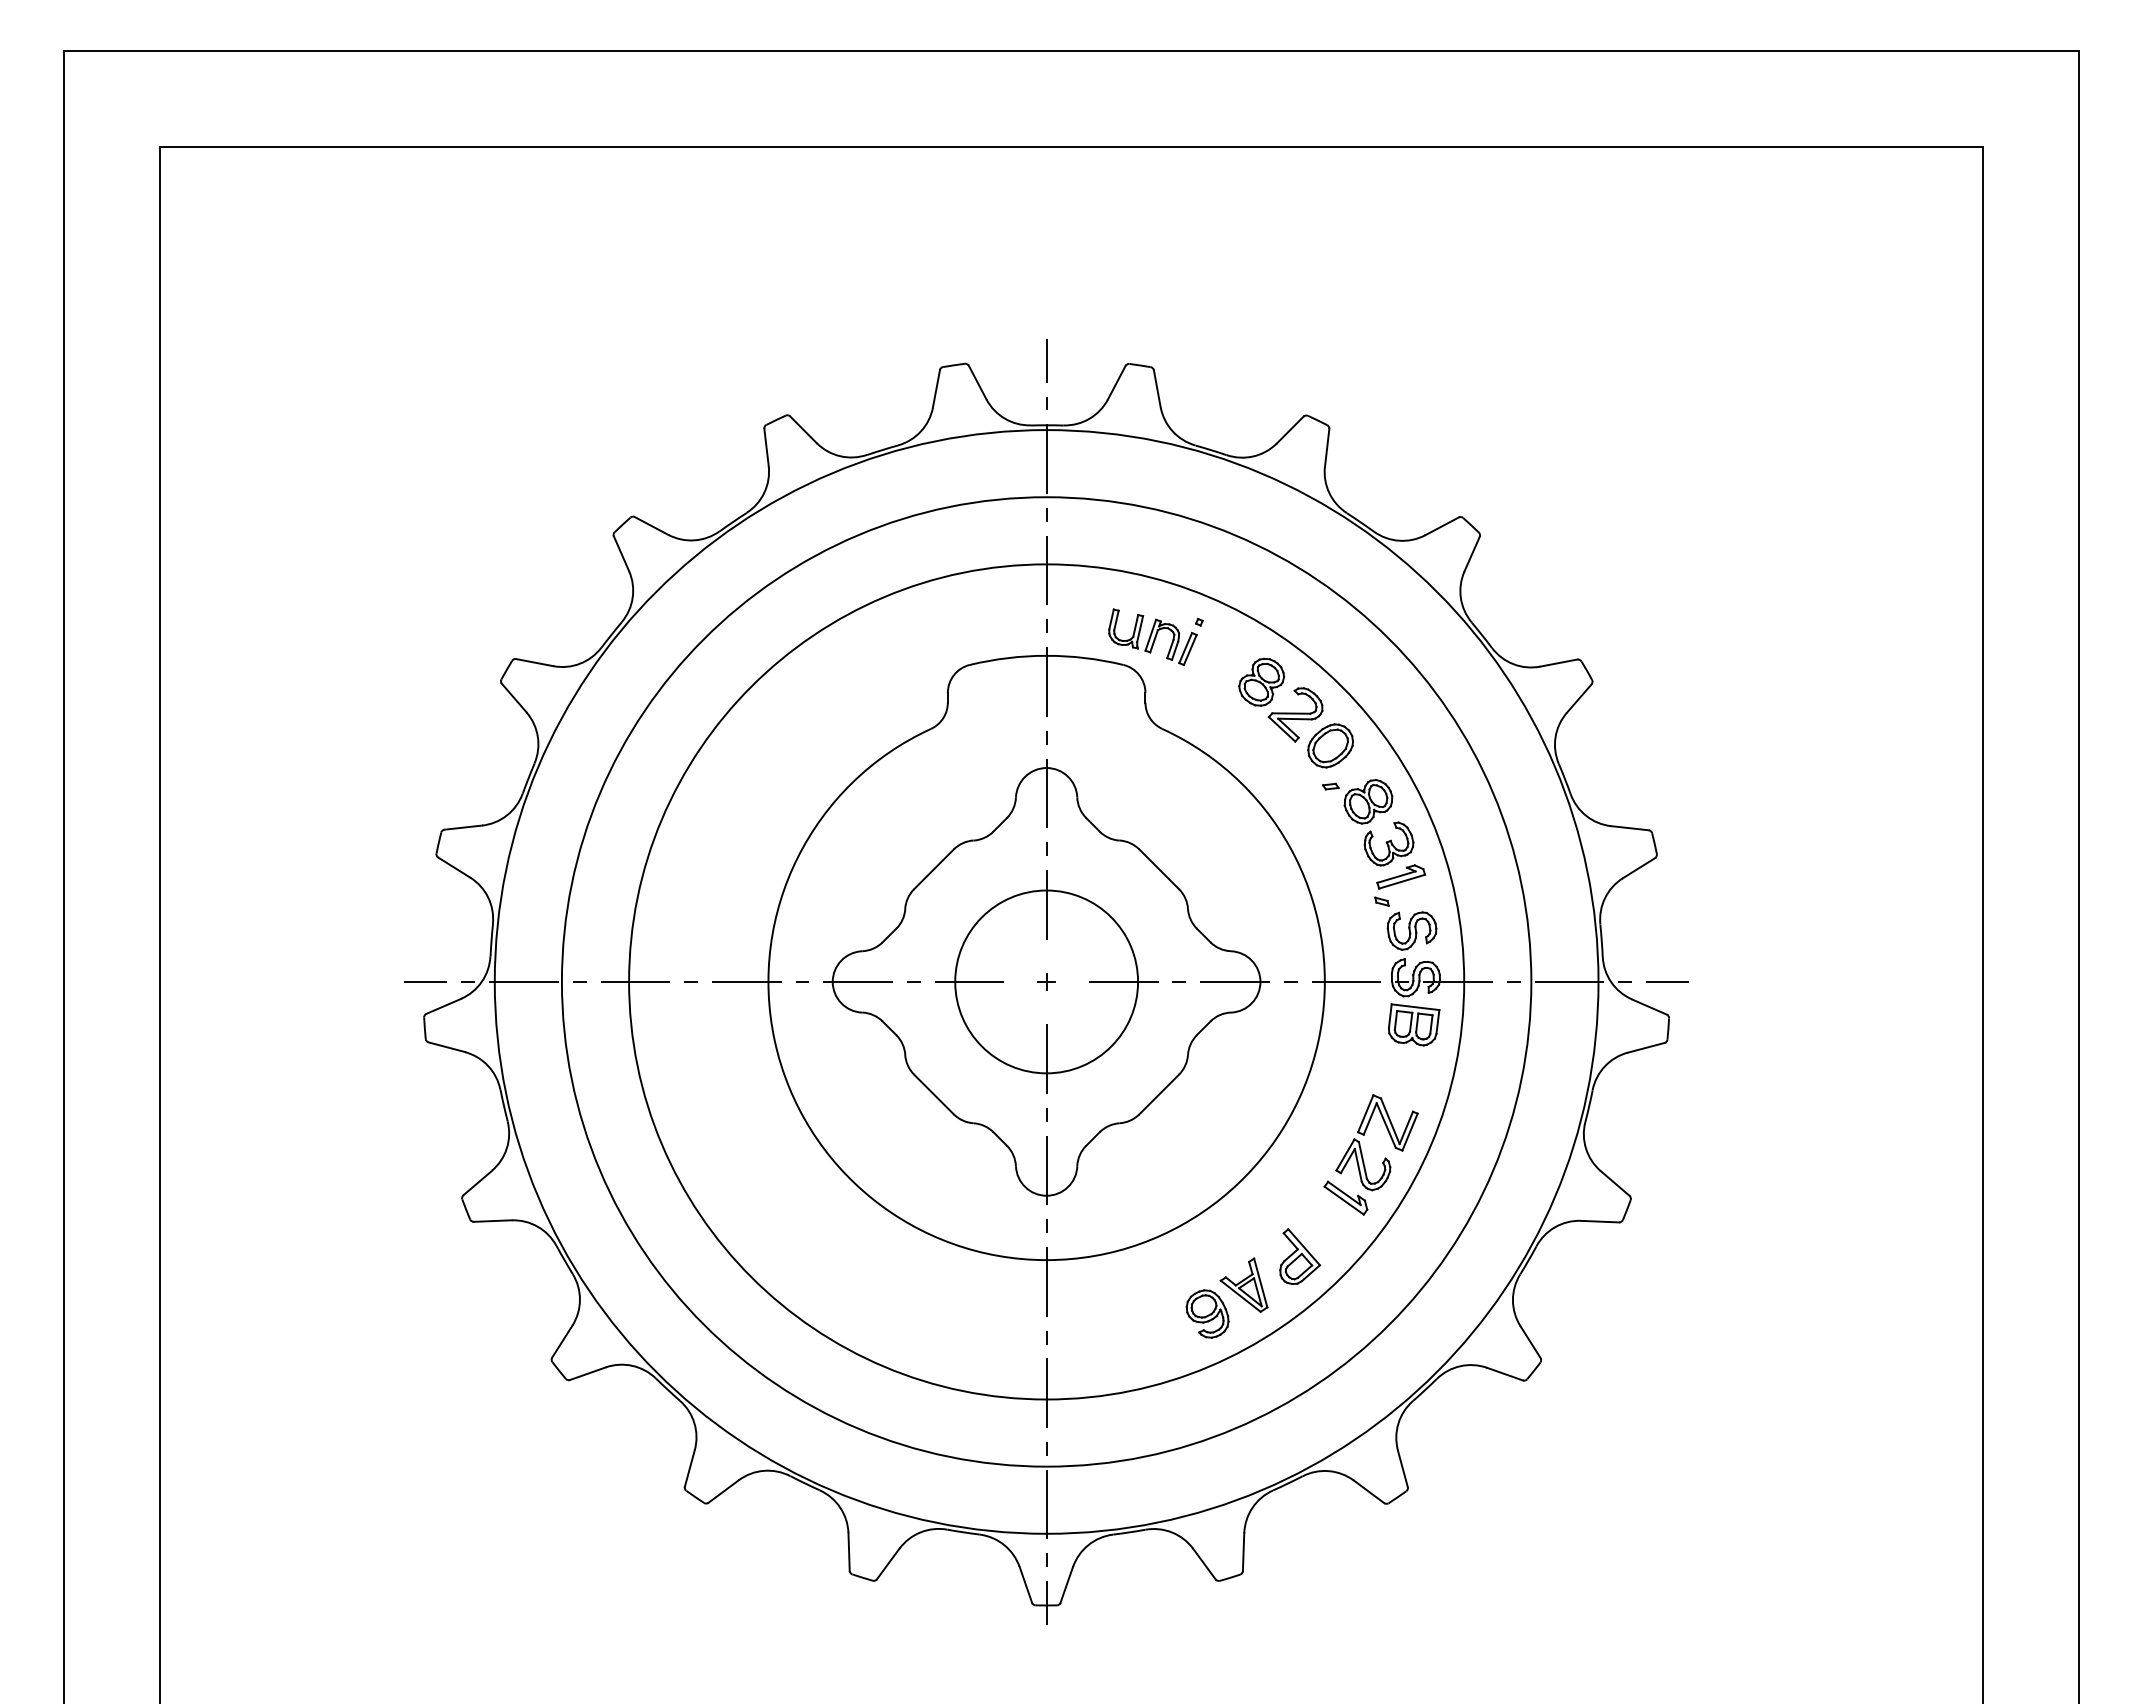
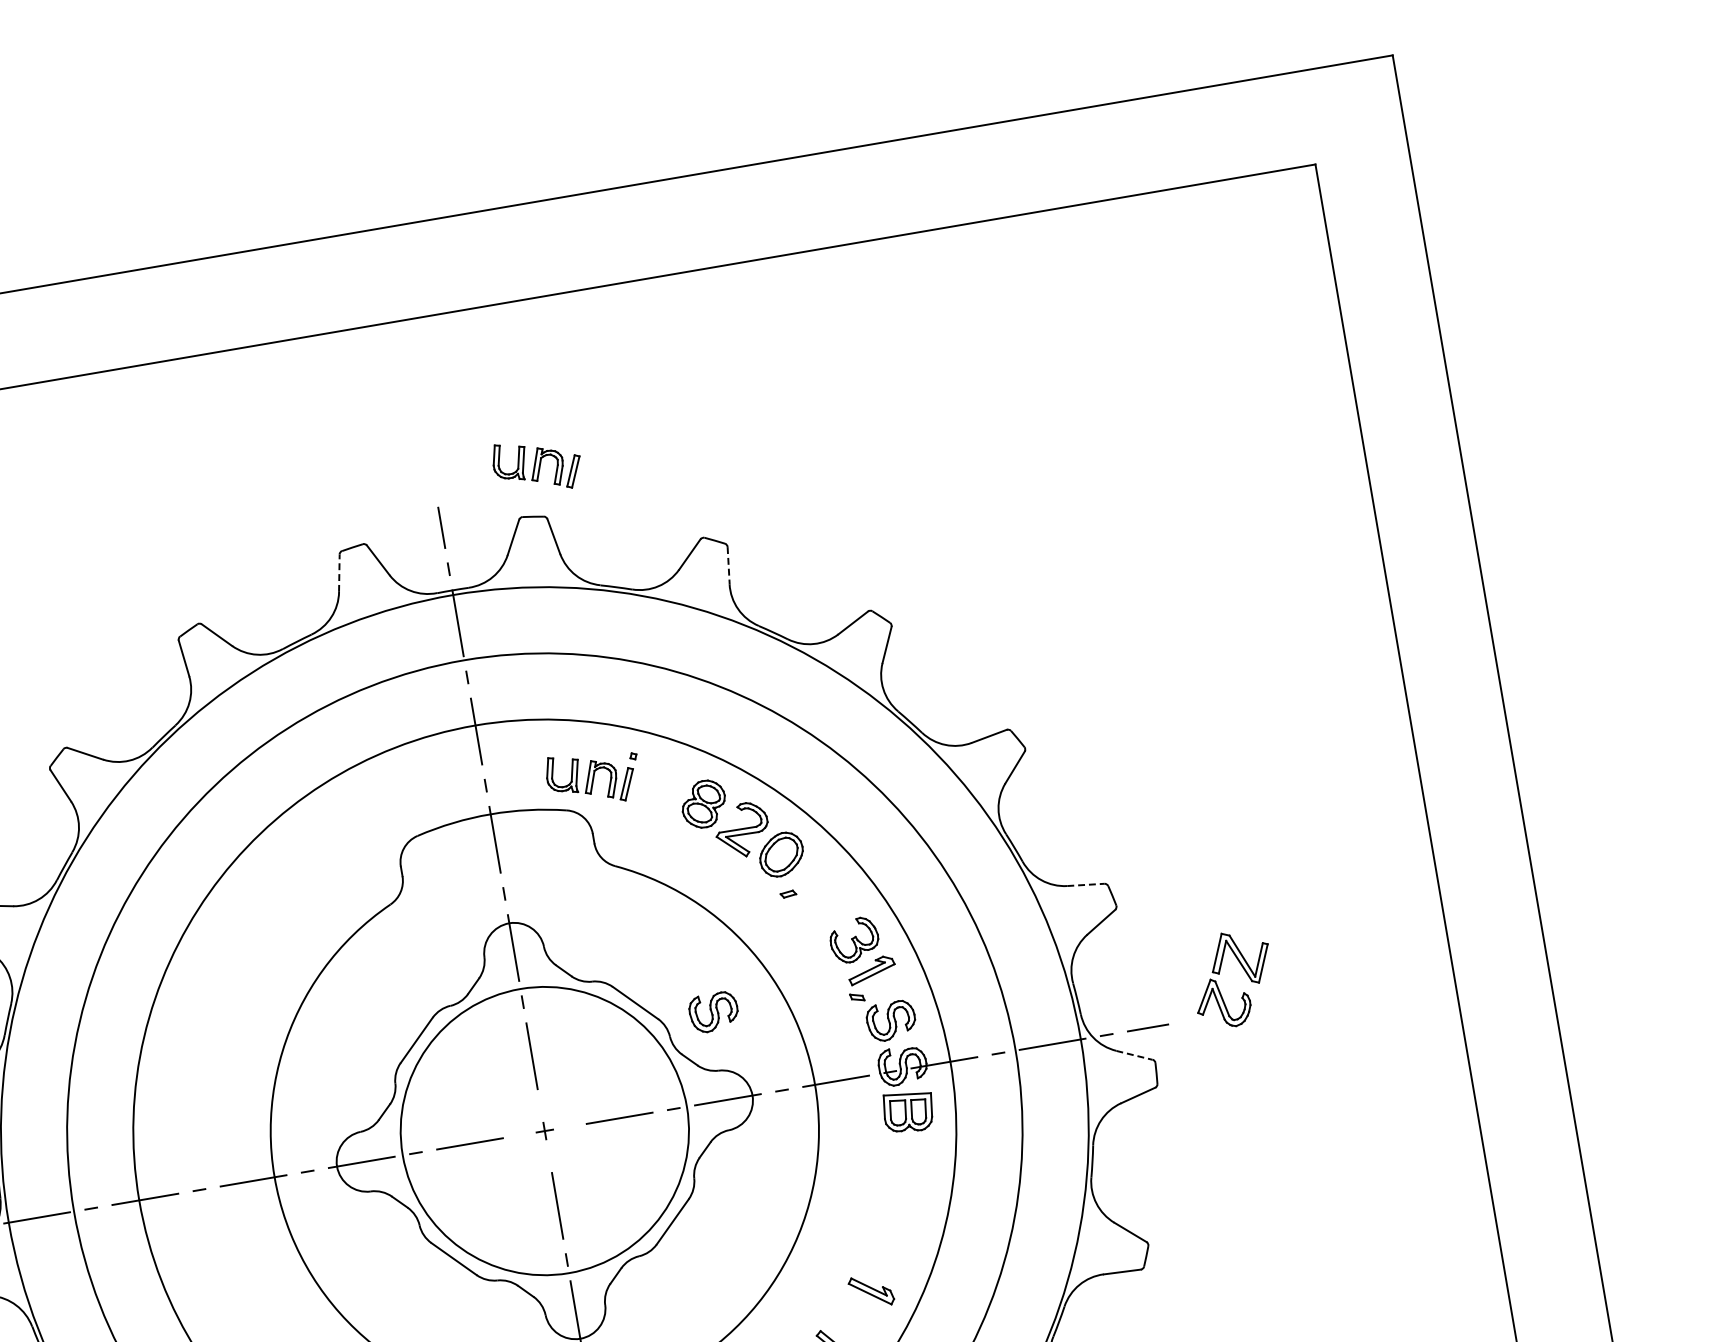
part: (1152, 315) -> (537, 466), added
line: (936, 388) -> (339, 572), solid -> dashed
line: (1327, 447) -> (728, 565), solid -> dashed
part: (1368, 801) -> (827, 902), removed
line: (1630, 828) -> (1086, 885), solid -> dashed
part: (1235, 891) -> (713, 1011), added
circle: (1046, 981) -> (544, 1130), size x1.6
line: (1649, 1007) -> (1134, 1055), solid -> dashed
part: (1364, 1135) -> (1219, 974), moved

